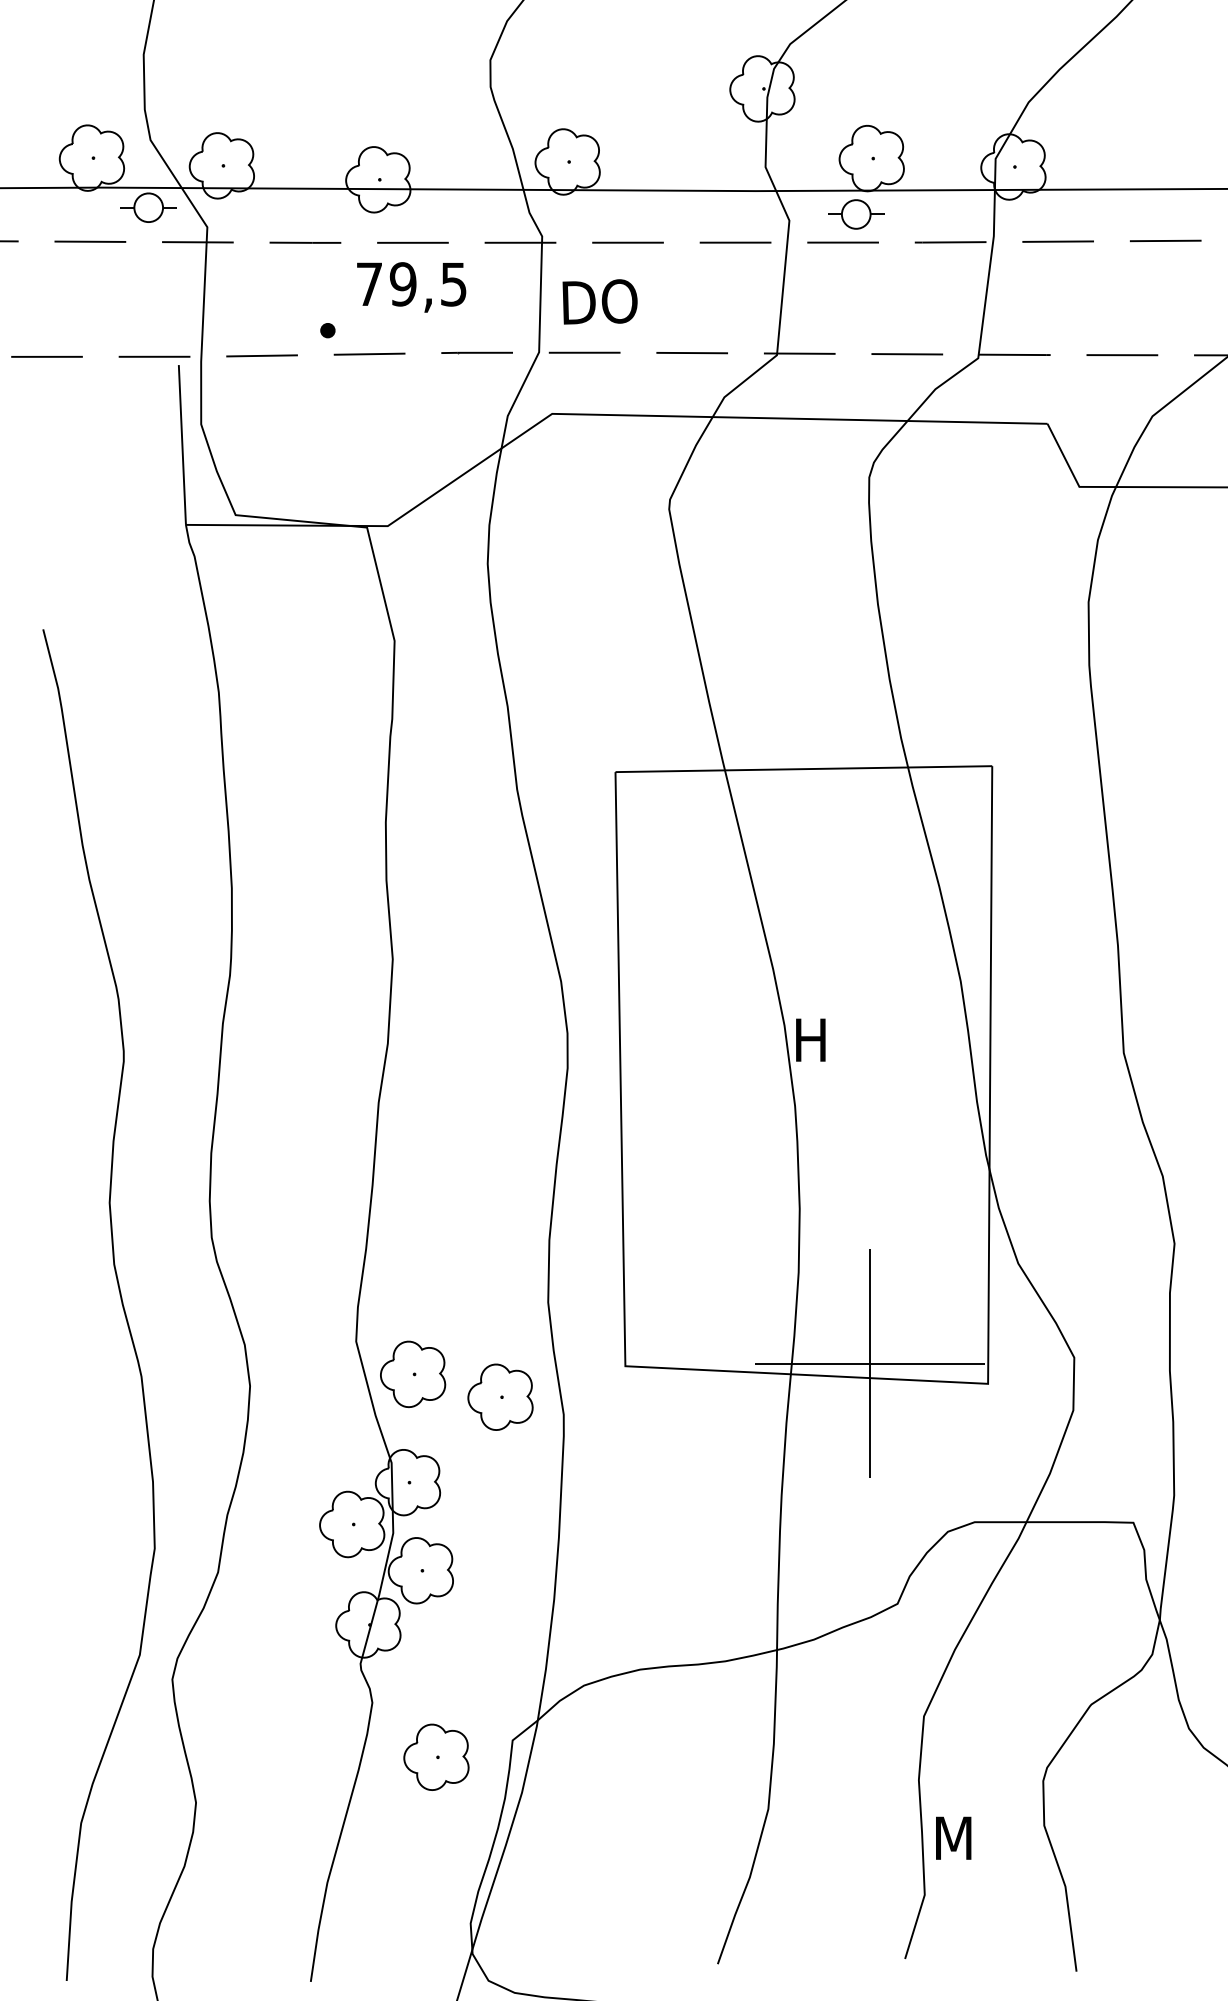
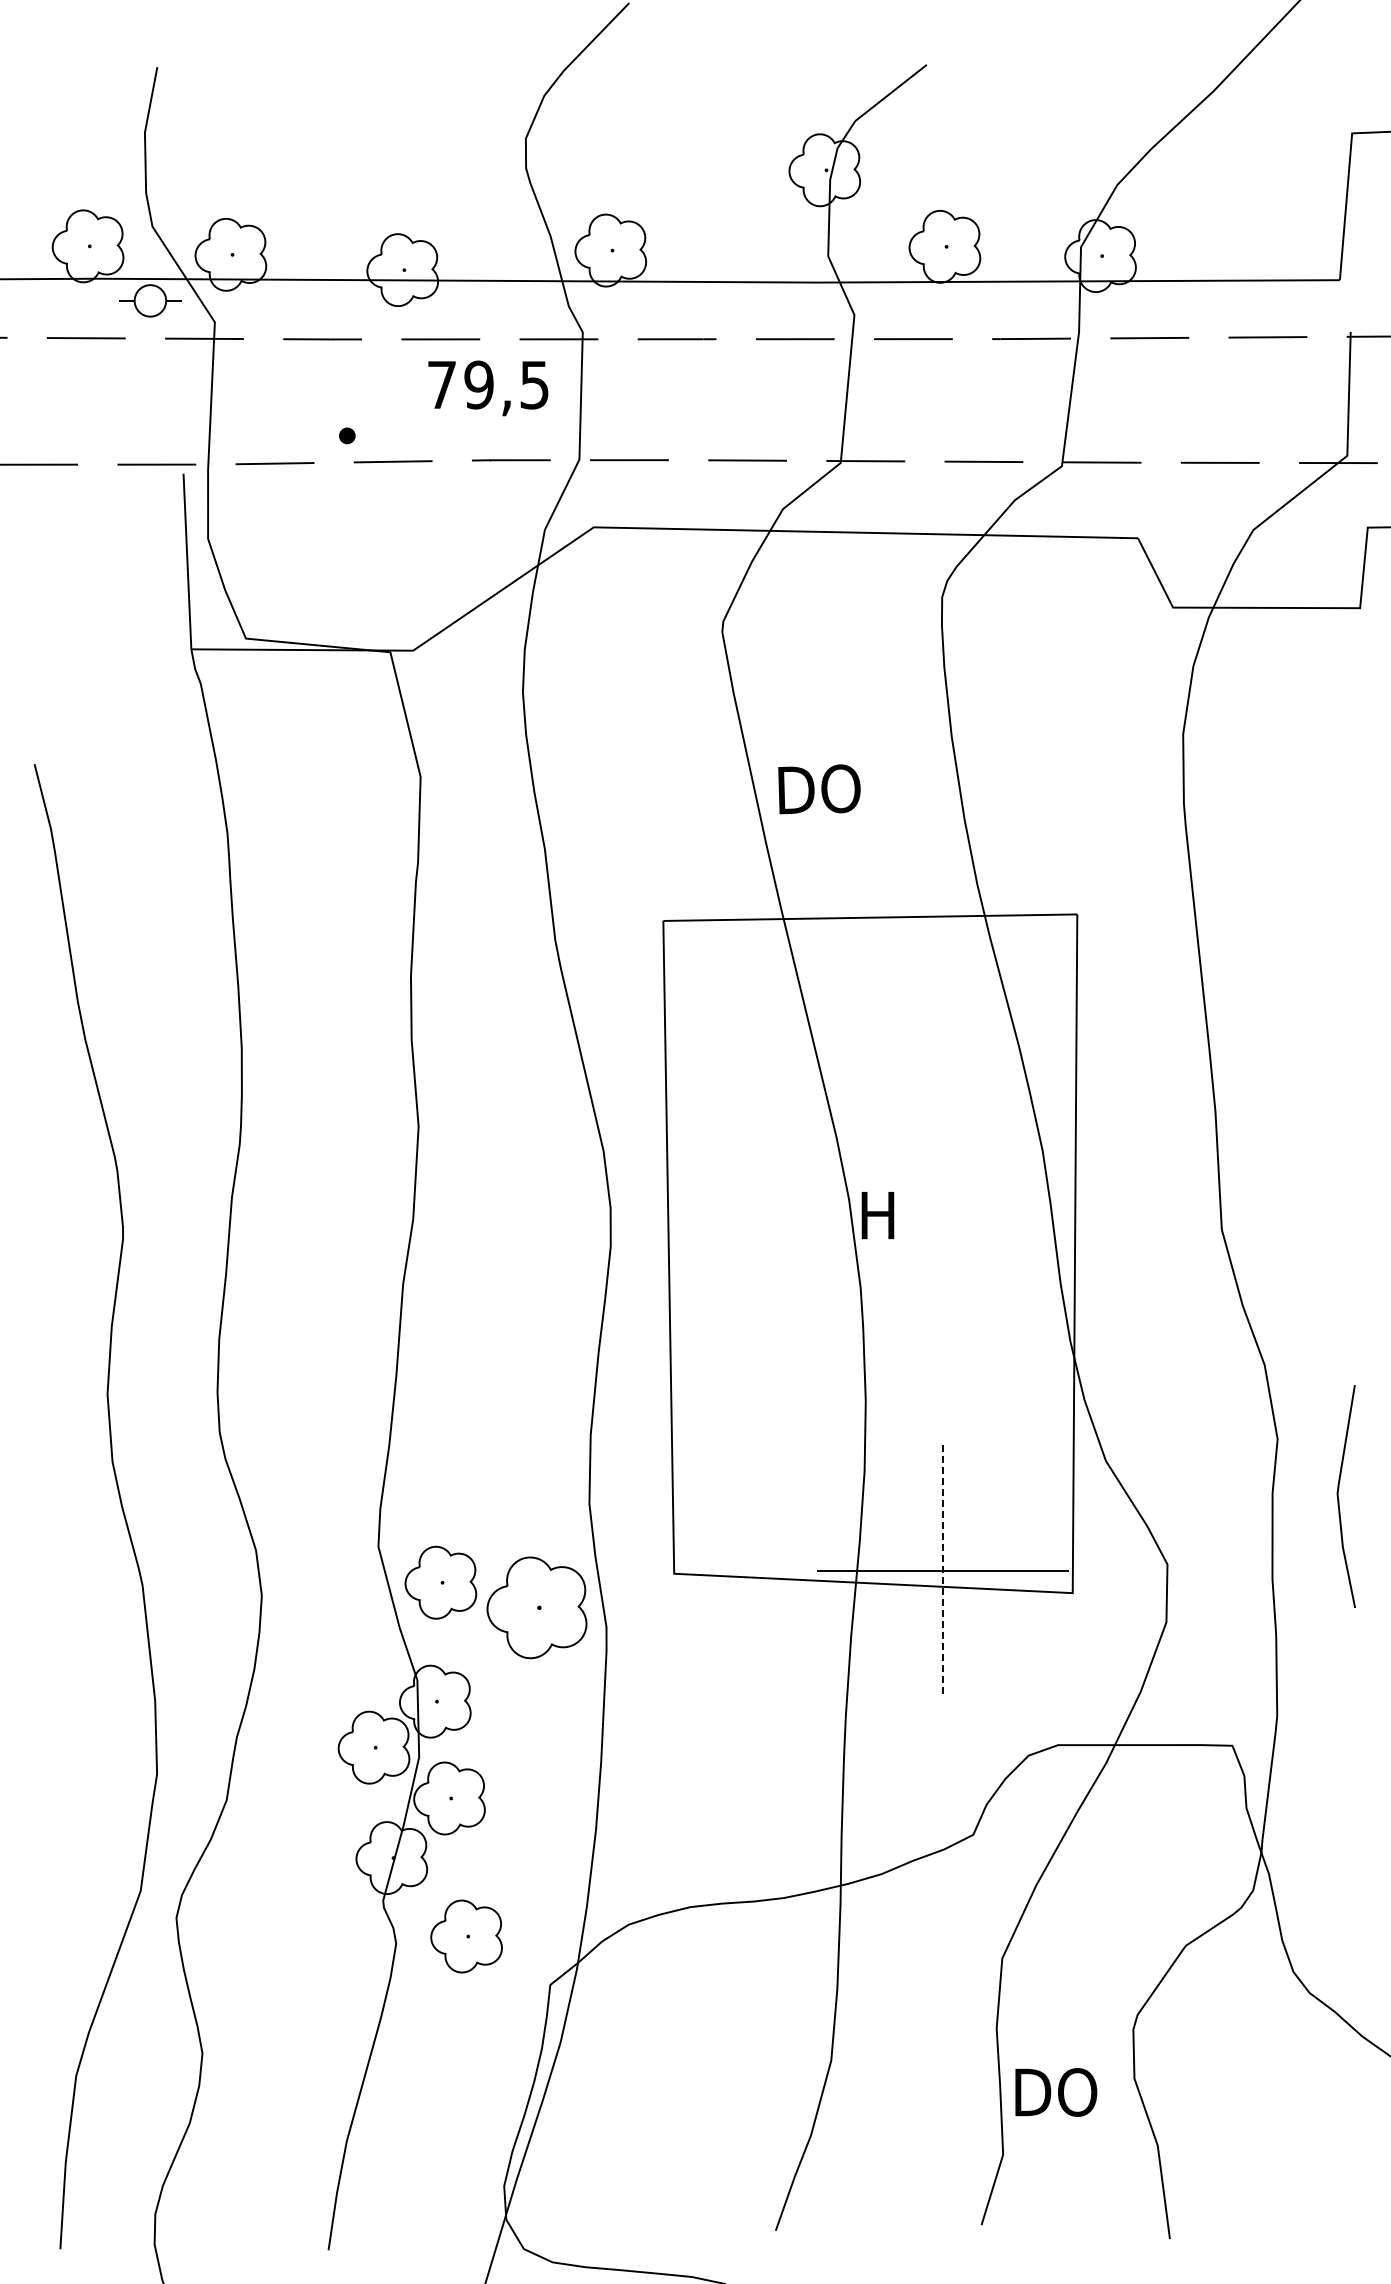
part: (855, 213) -> (927, 307), removed
text: (411, 287) -> (488, 388), moved
text: (600, 302) -> (819, 789), moved
line: (870, 1364) -> (943, 1571), solid -> dashed
part: (500, 1396) -> (536, 1607), size x1.4
part: (436, 1757) -> (466, 1936), moved
text: (976, 1838) -> (1059, 2092), M -> DO

